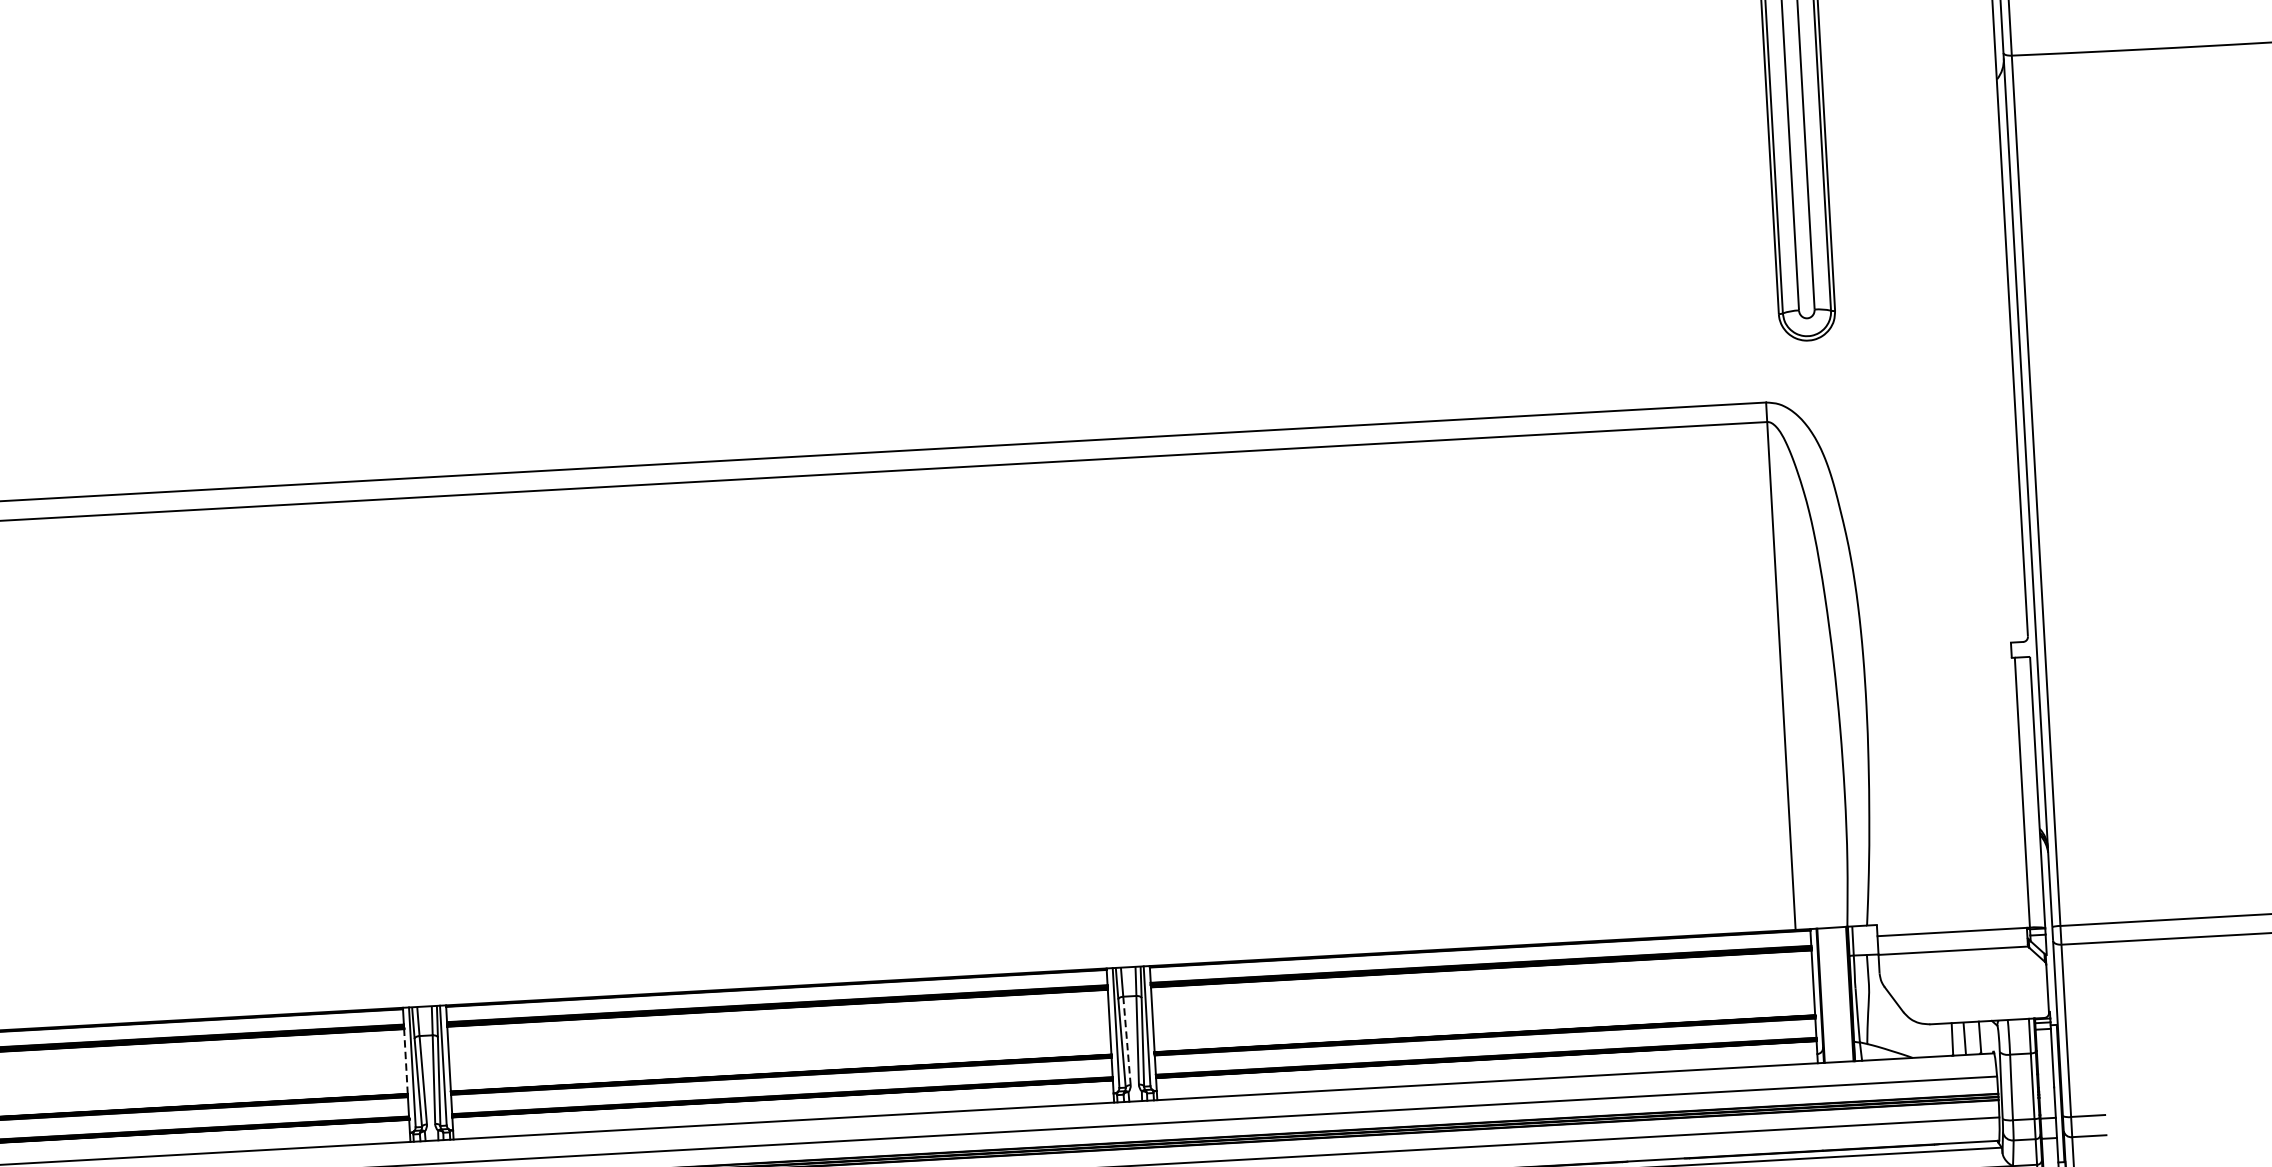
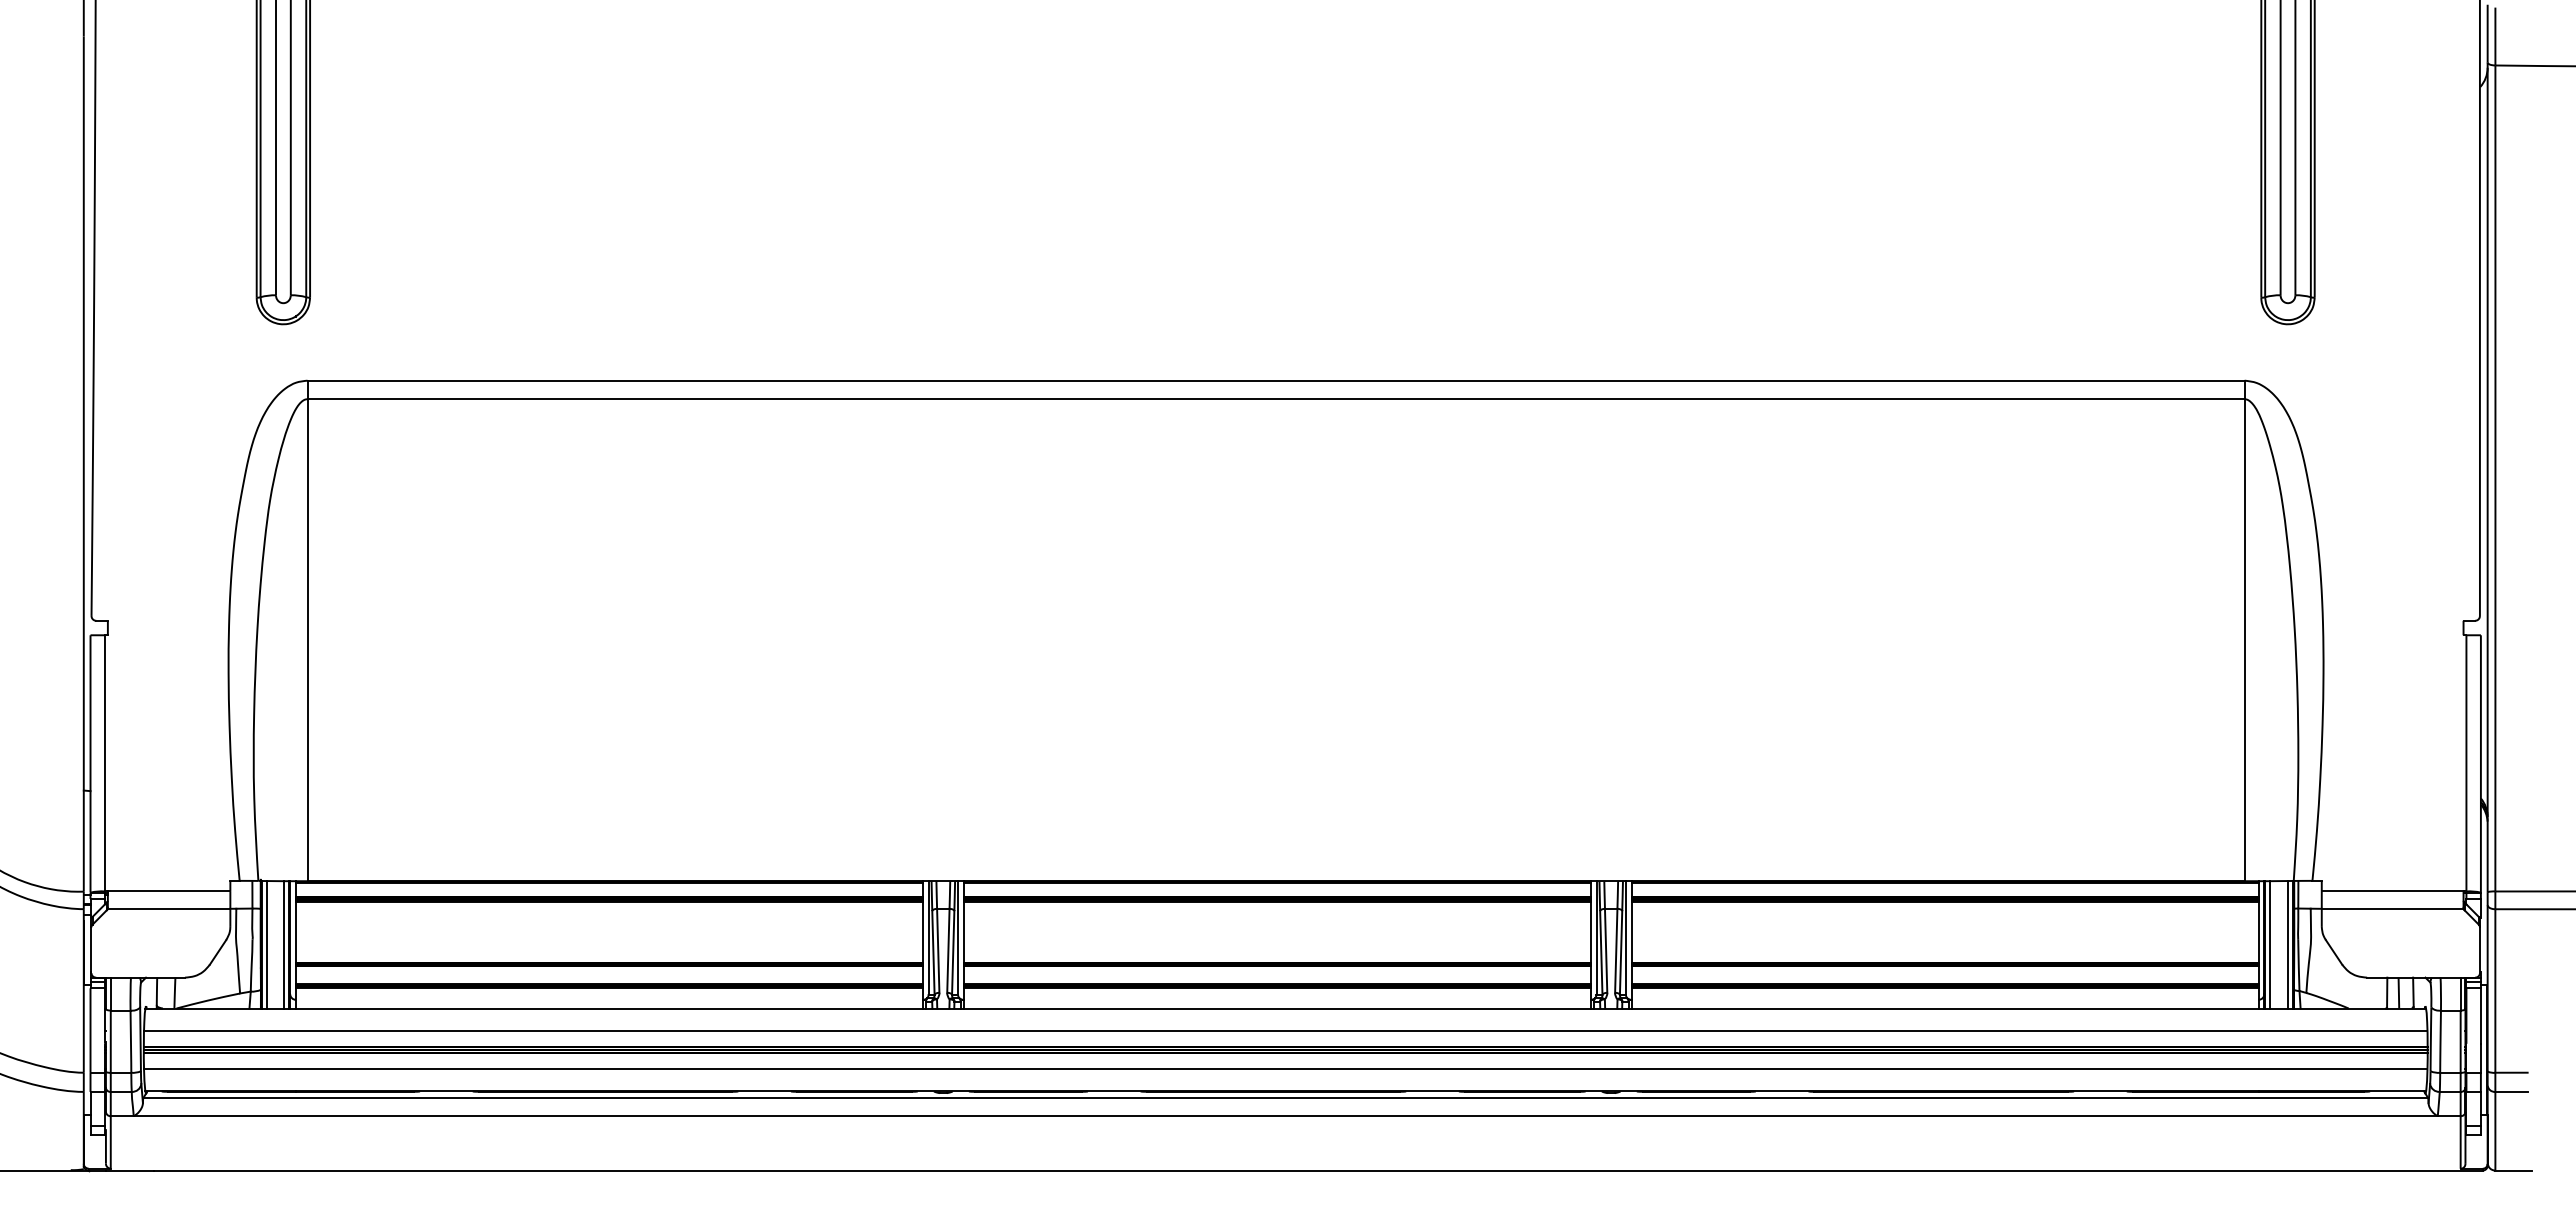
line: (1844, 994) -> (2287, 944), added
line: (1826, 995) -> (2270, 944), added
line: (1127, 1040) -> (1606, 950), dashed -> solid
line: (405, 1061) -> (922, 932), dashed -> solid

